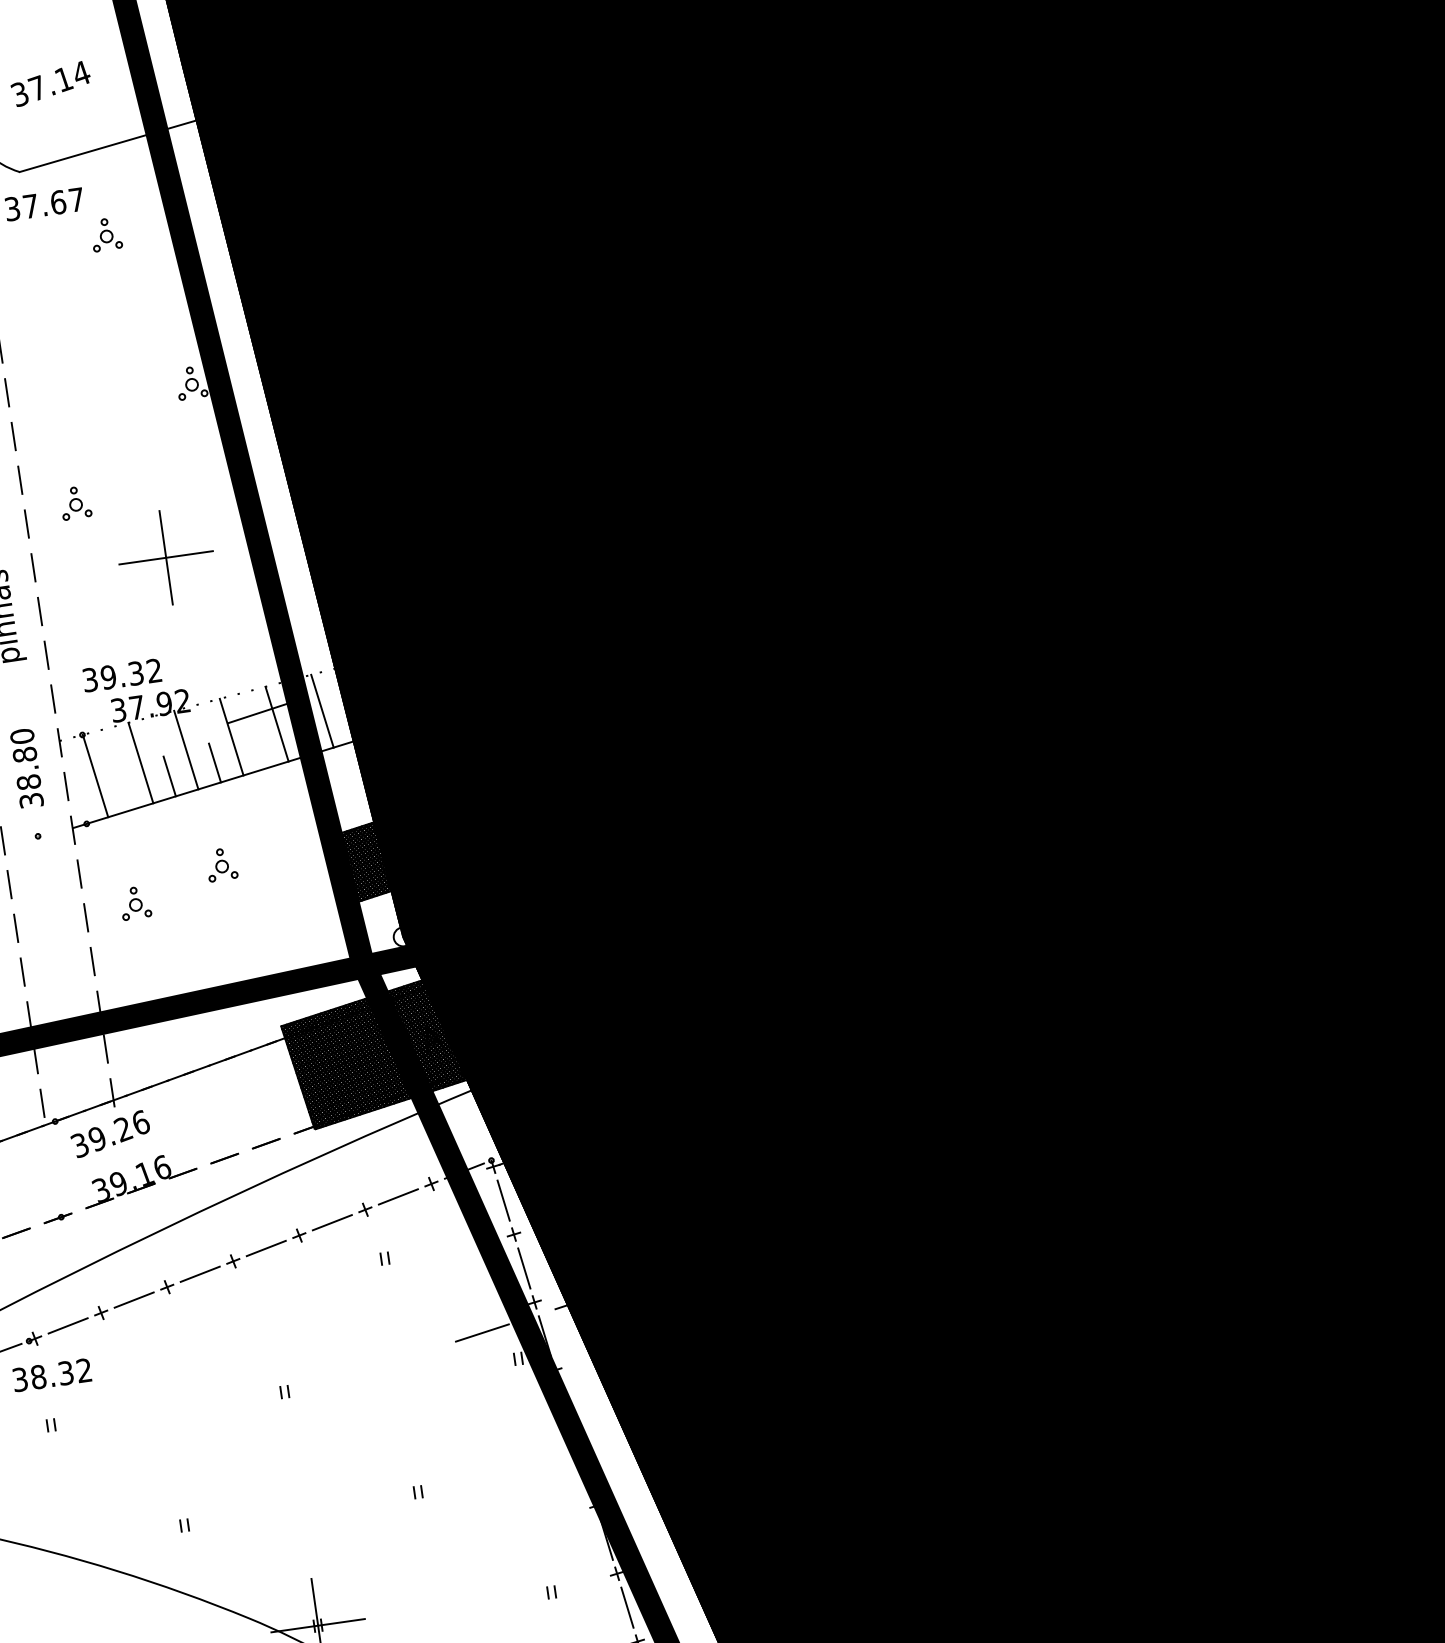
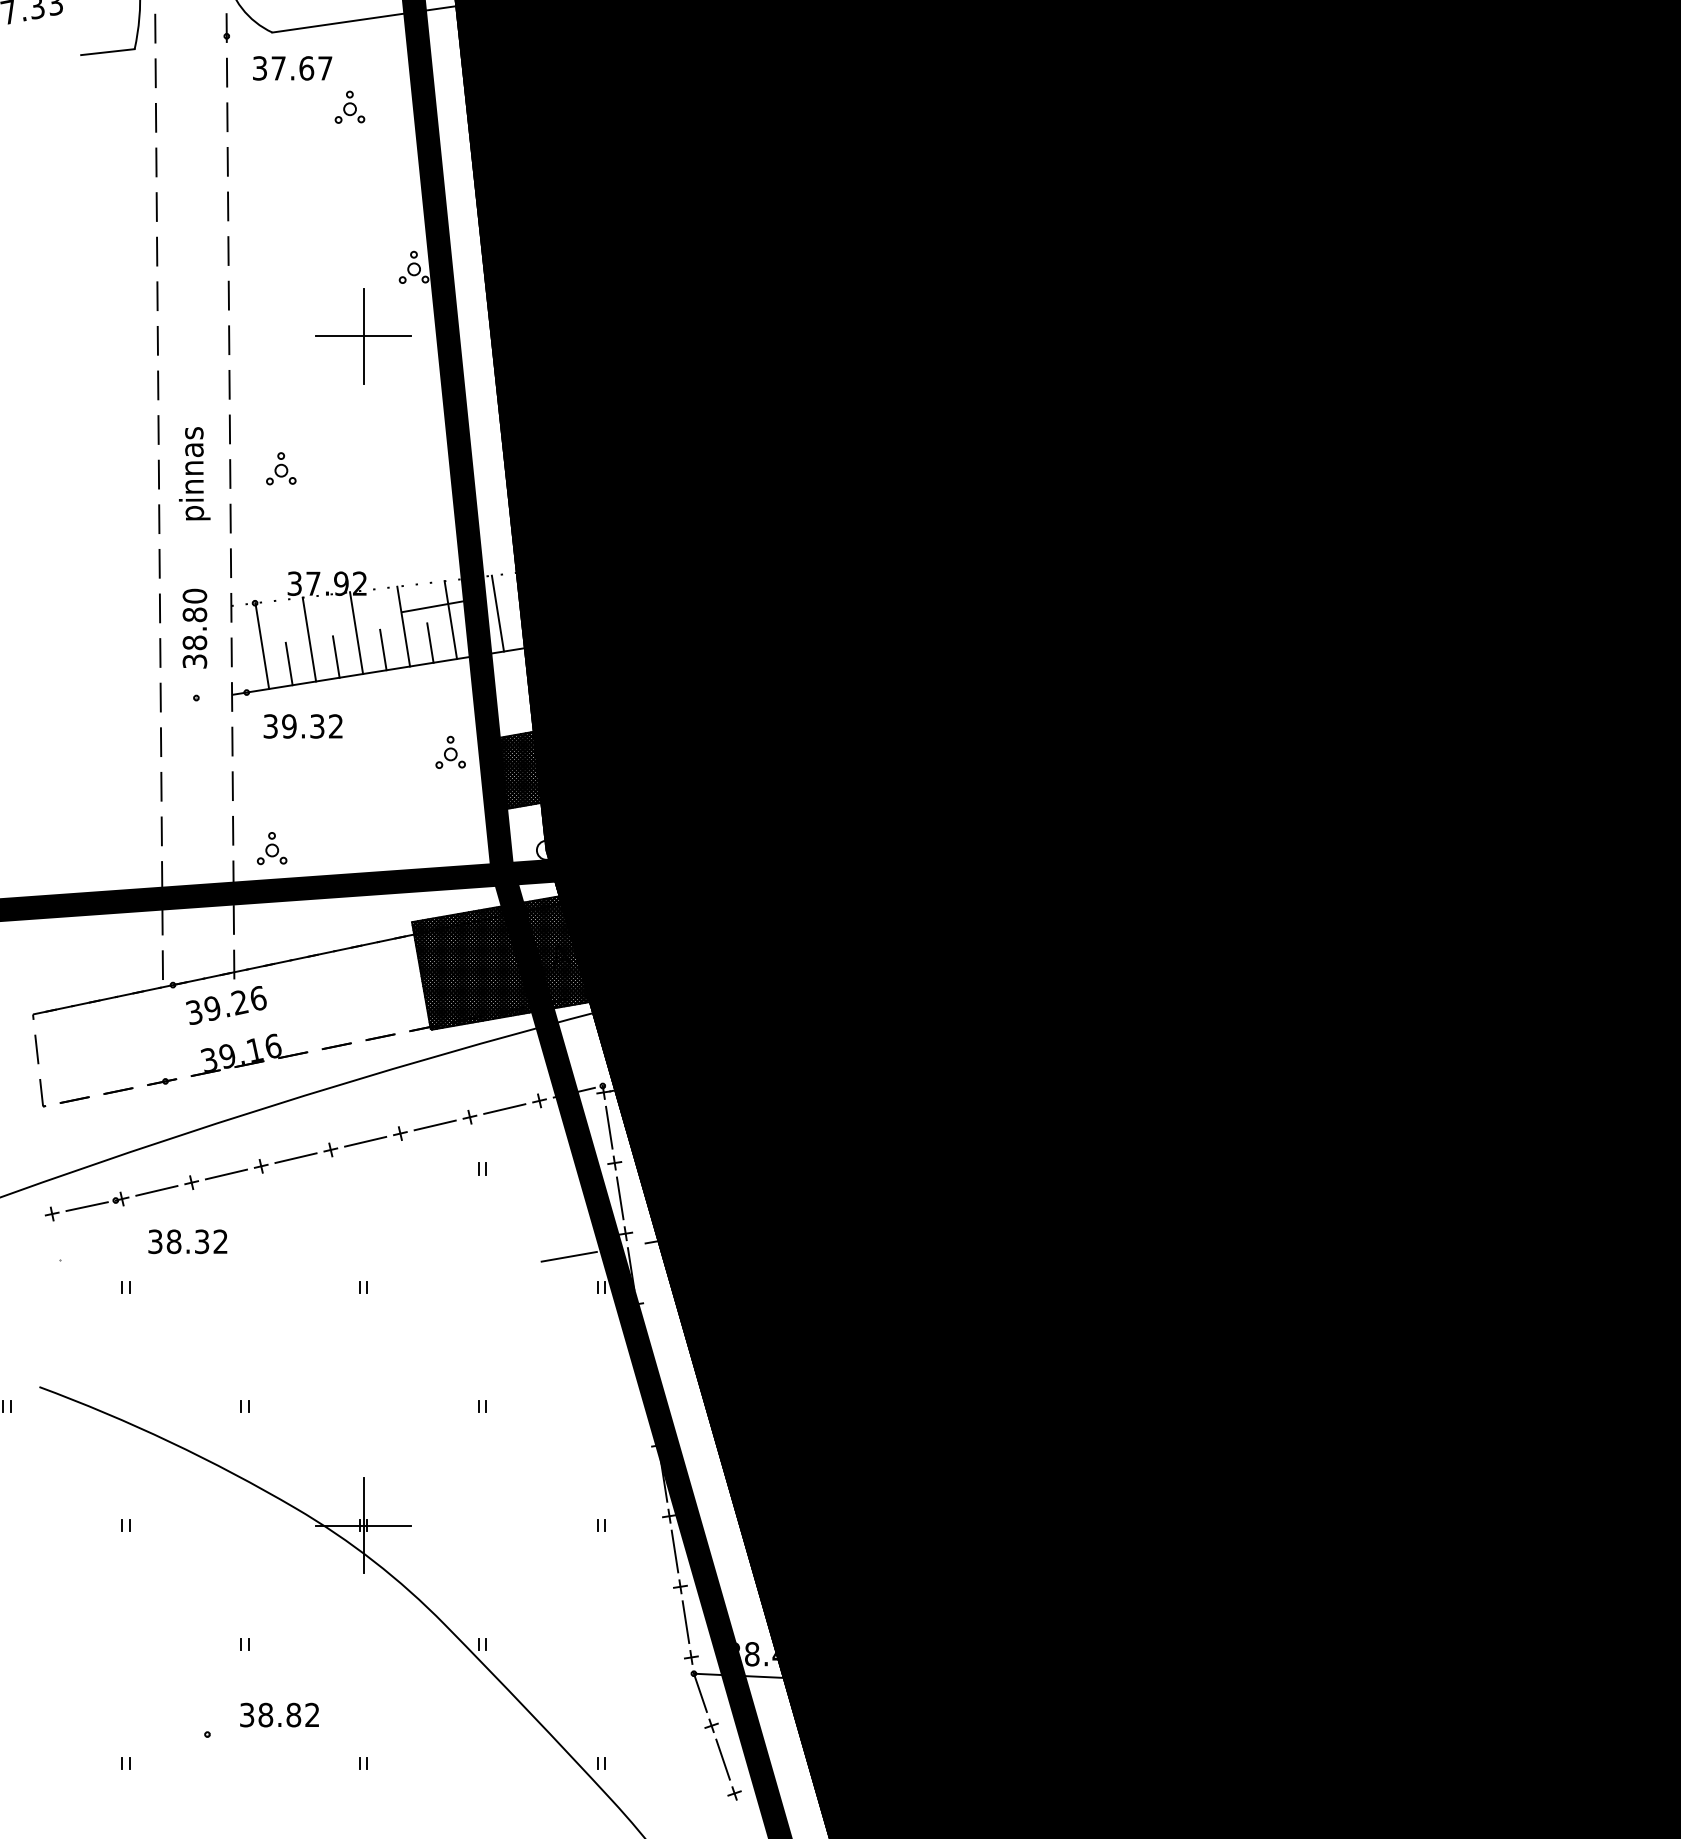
part: (75, 502) -> (281, 468), moved
part: (165, 558) -> (363, 336), moved
text: (121, 675) -> (302, 726), moved
line: (260, 749) -> (430, 642), added
line: (123, 789) -> (288, 663), added
part: (221, 863) -> (450, 751), moved
part: (134, 903) -> (271, 848), moved
text: (51, 1374) -> (187, 1241), moved

